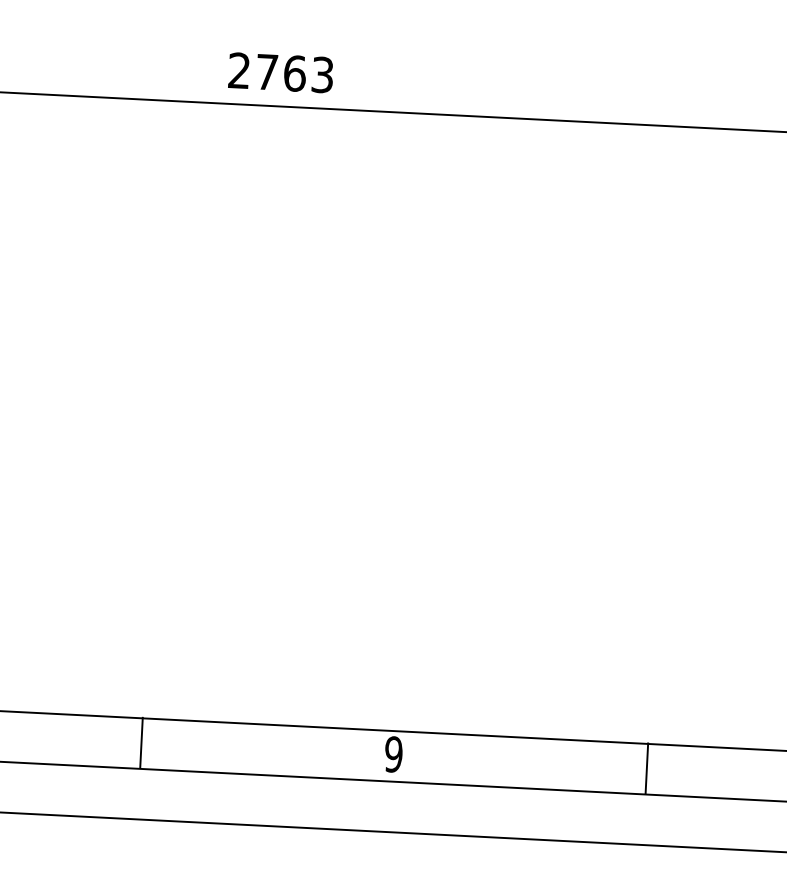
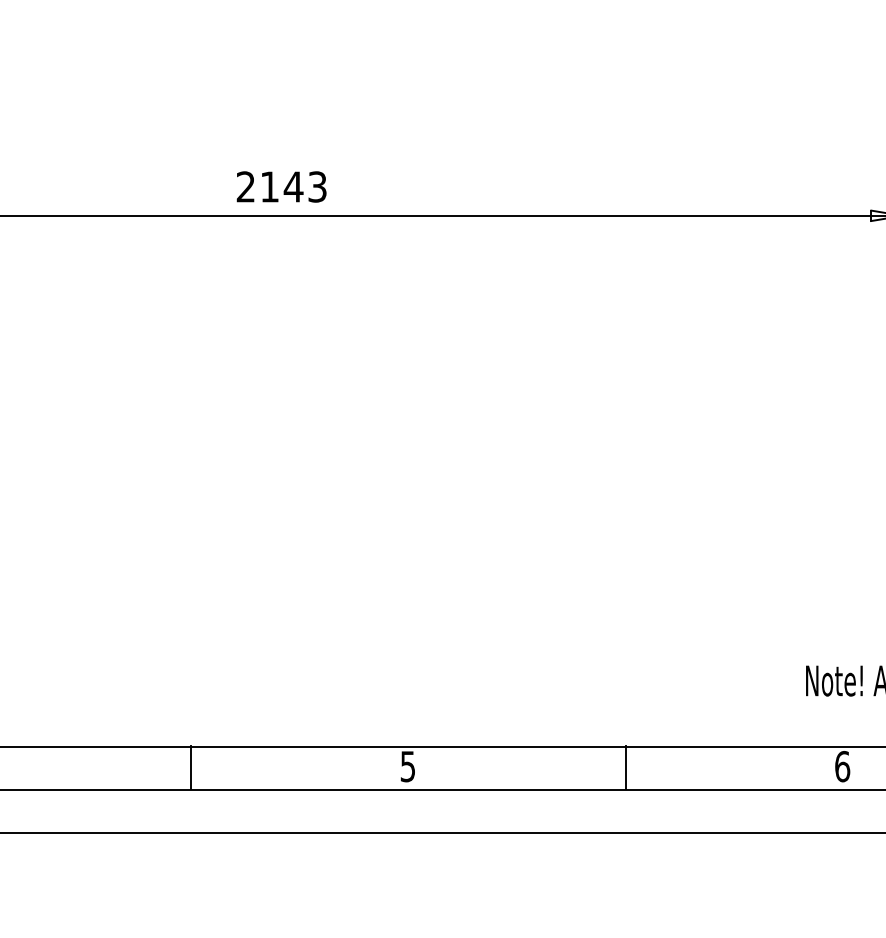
text: (281, 72) -> (282, 186), 2763 -> 2143
text: (393, 754) -> (407, 766), 9 -> 5

